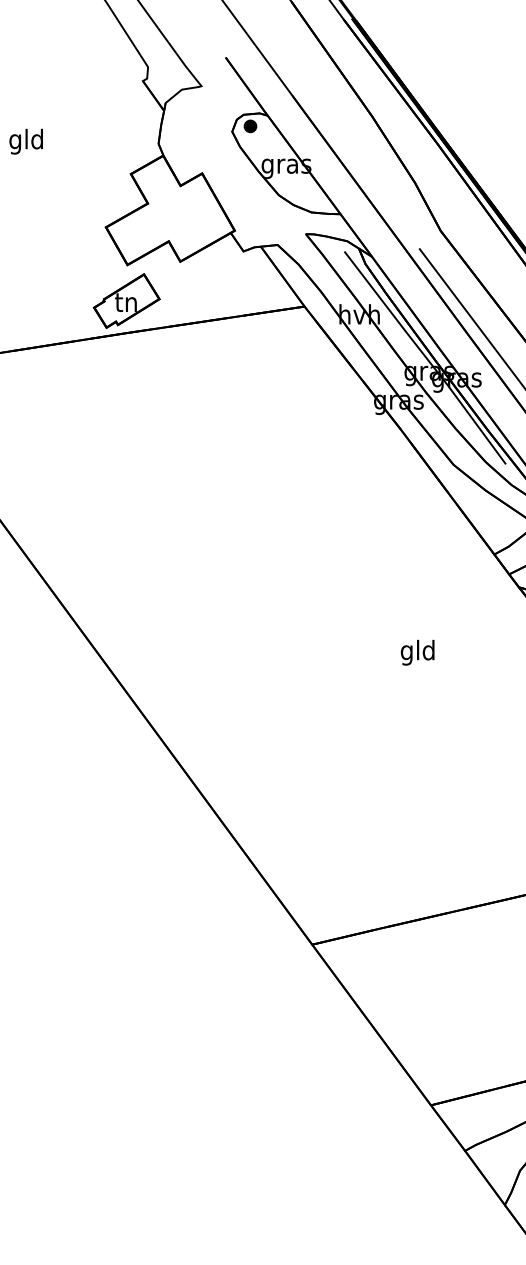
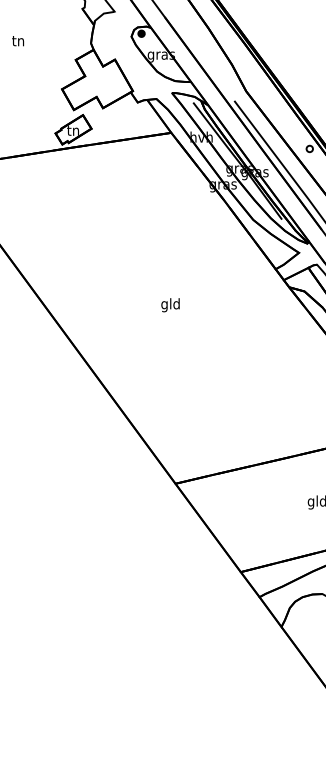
text: (26, 142) -> (18, 42), gld -> tn
text: (417, 653) -> (170, 305), moved

